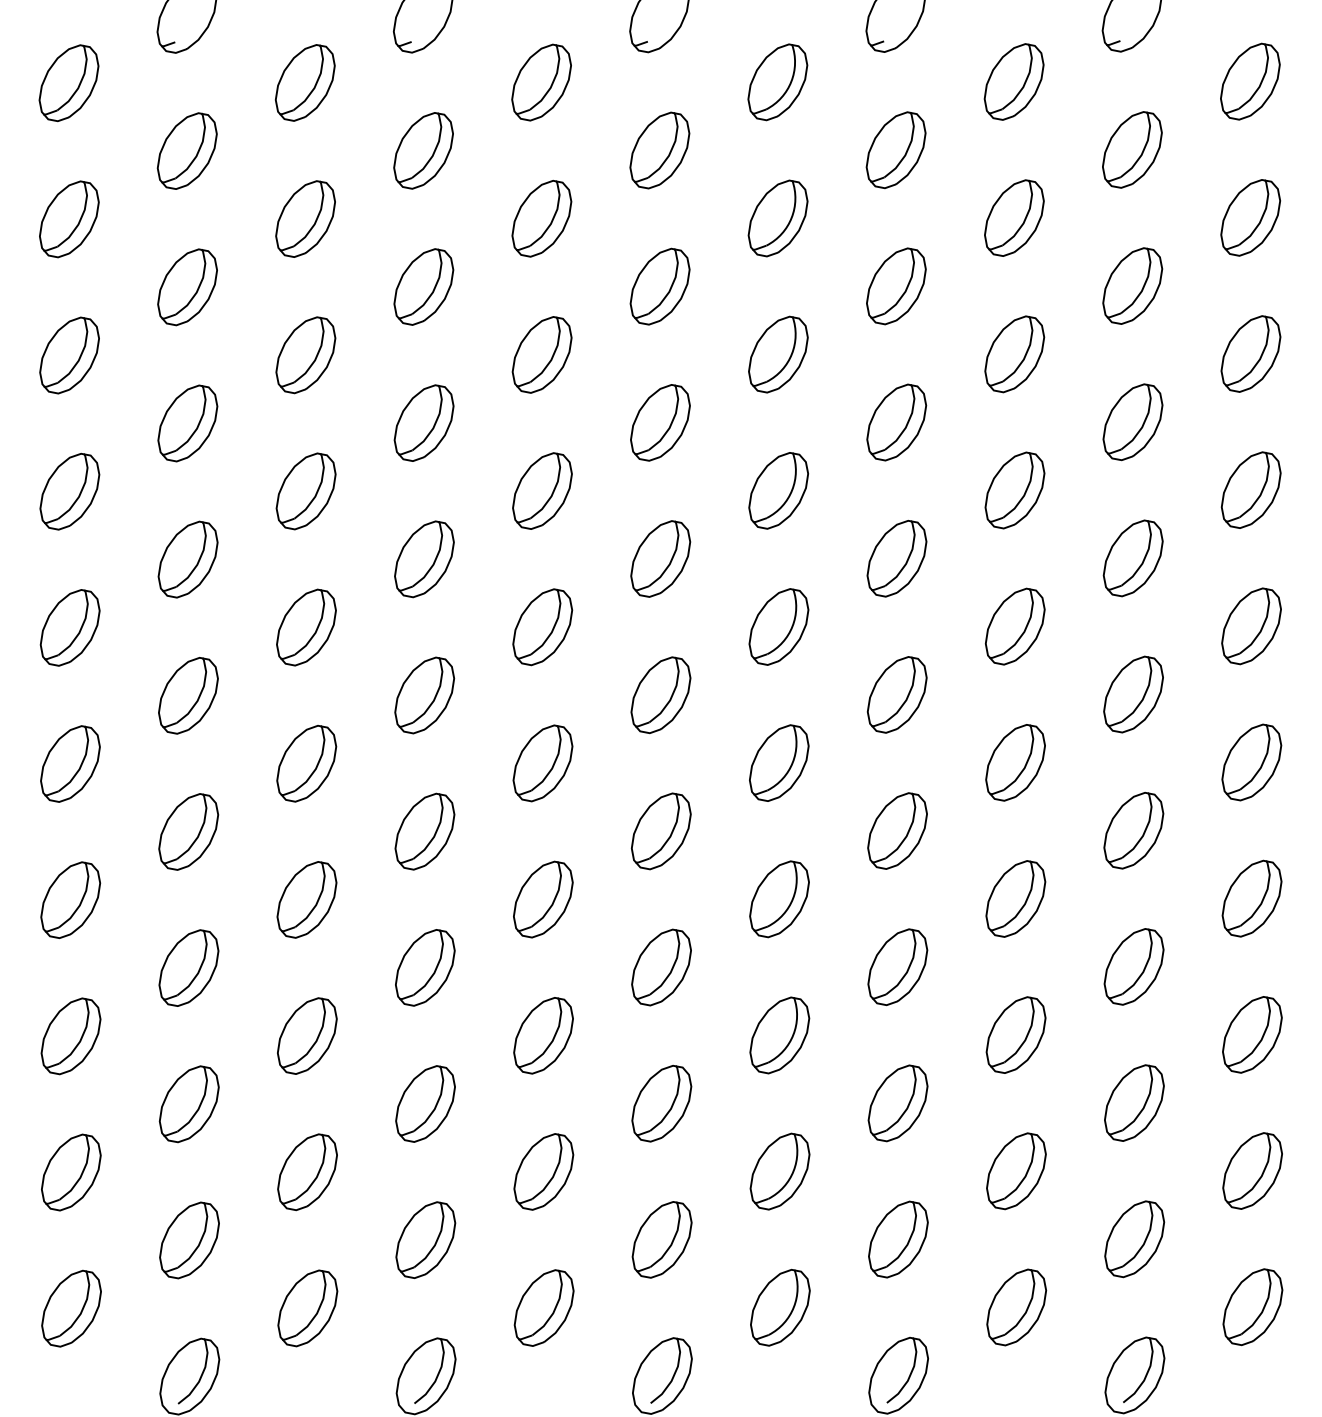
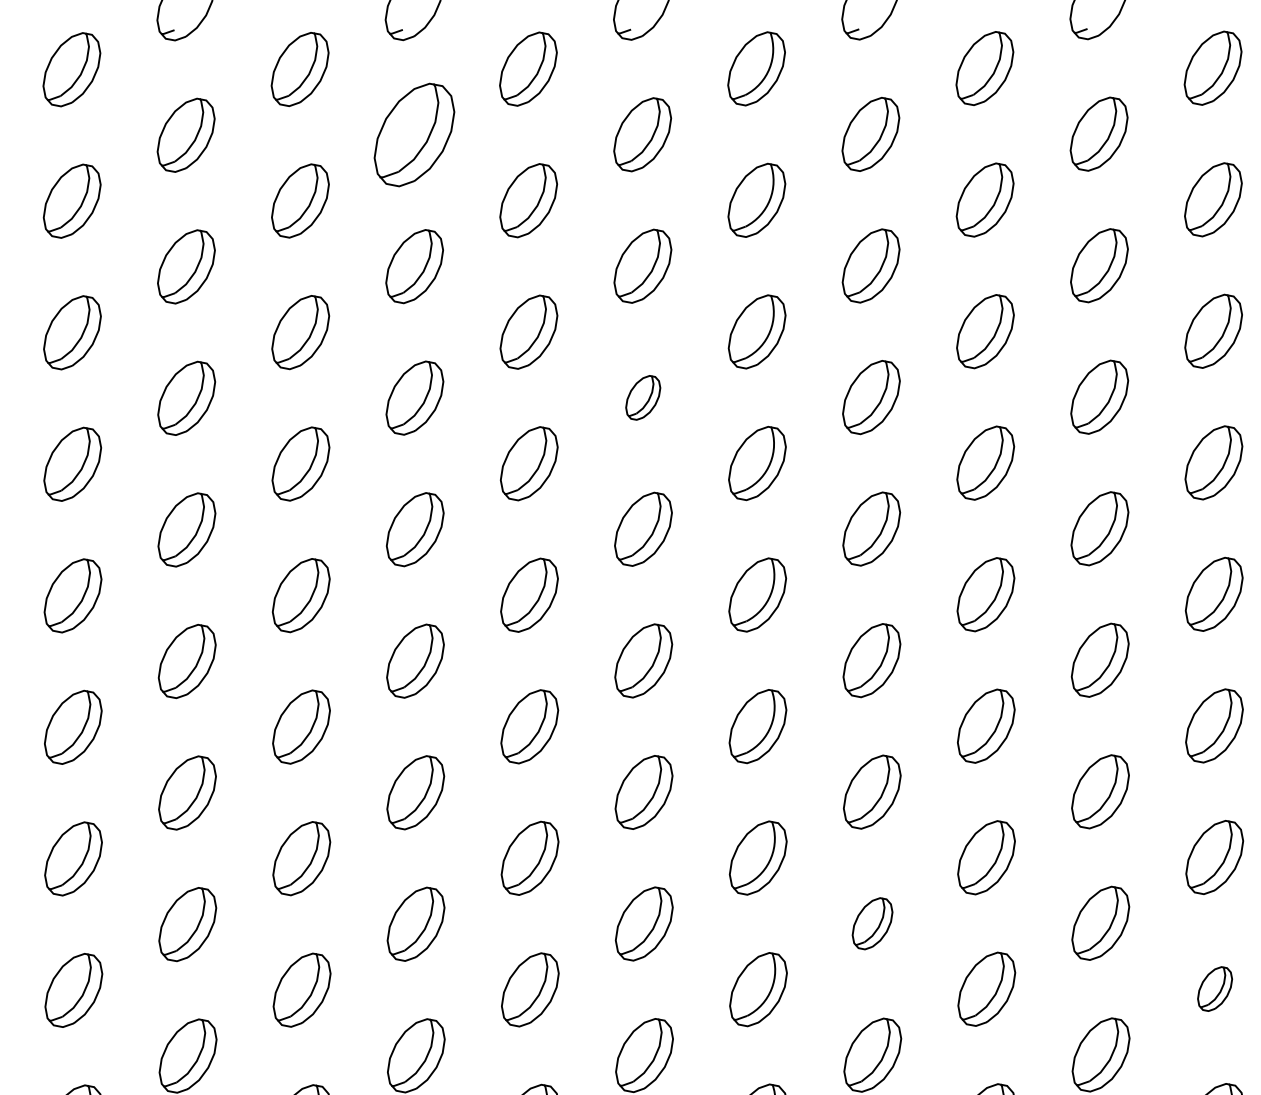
part: (423, 150) -> (414, 134), size x1.4
part: (660, 422) -> (643, 397), size x0.6
part: (897, 967) -> (872, 923), size x0.7
part: (1252, 1034) -> (1215, 988), size x0.6

